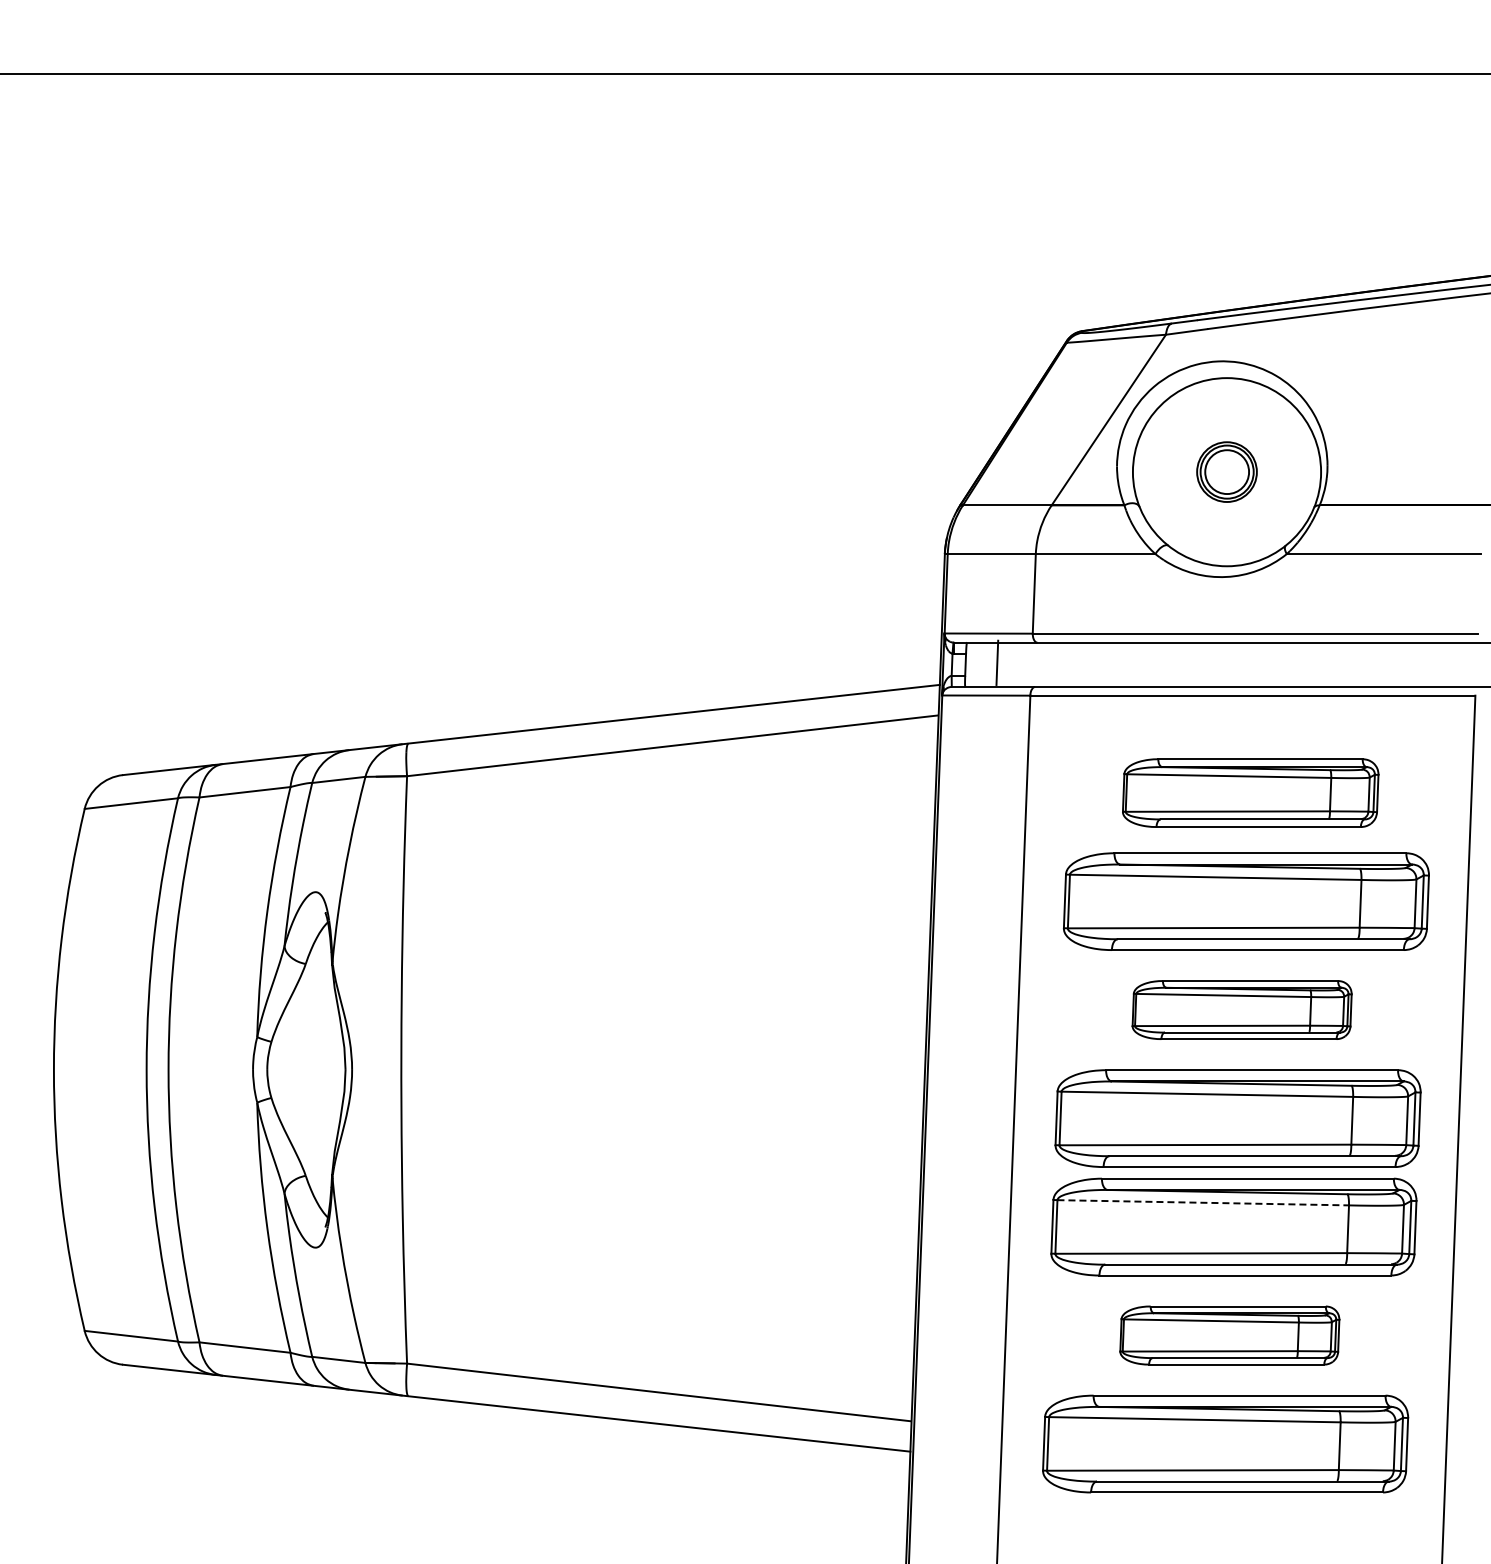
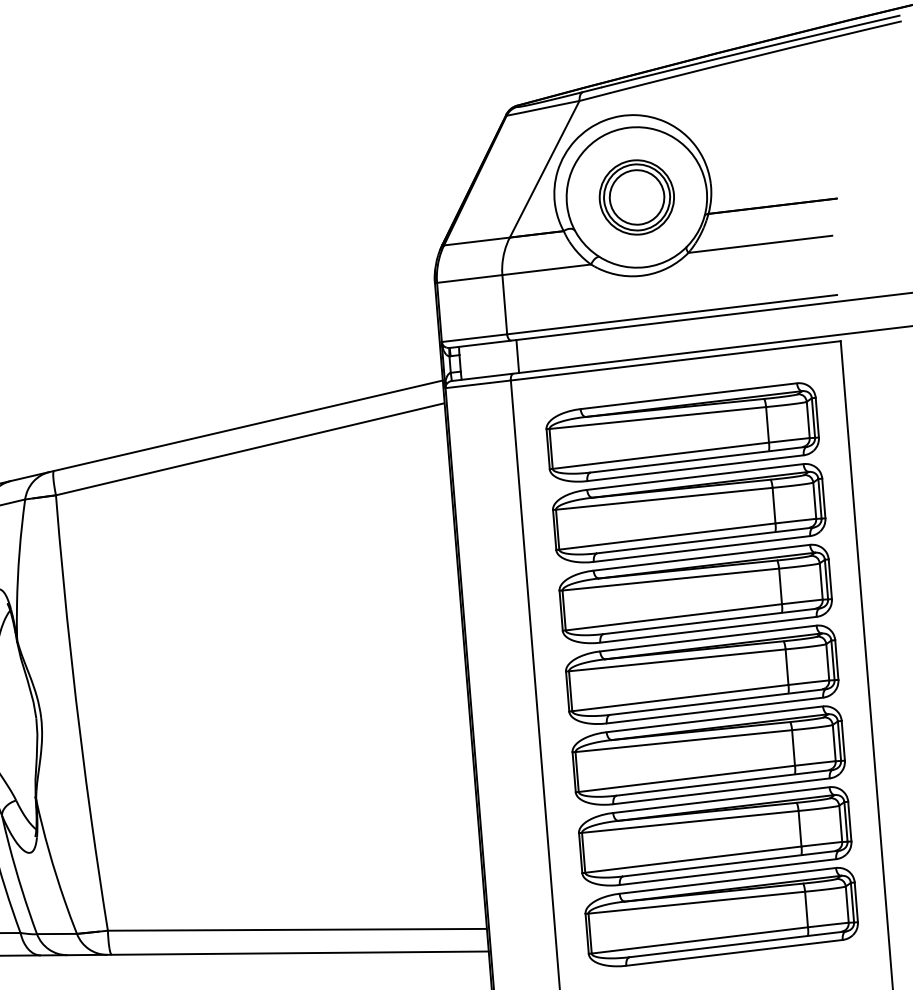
part: (1226, 471) -> (636, 197), size x1.67
line: (997, 662) -> (517, 356), moved
part: (1250, 792) -> (682, 432), size x1.43
part: (1241, 1009) -> (695, 594), size x1.67
line: (1203, 1202) -> (684, 740), dashed -> solid
part: (1229, 1335) -> (715, 837), size x1.67

